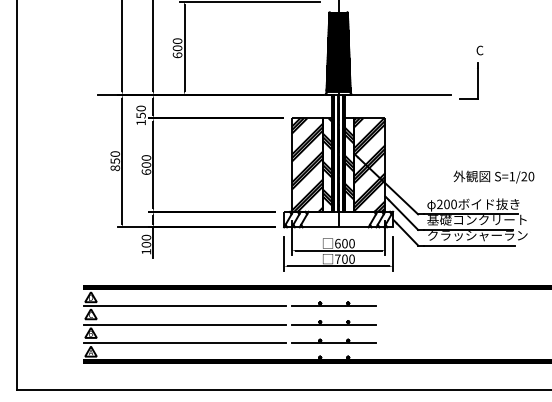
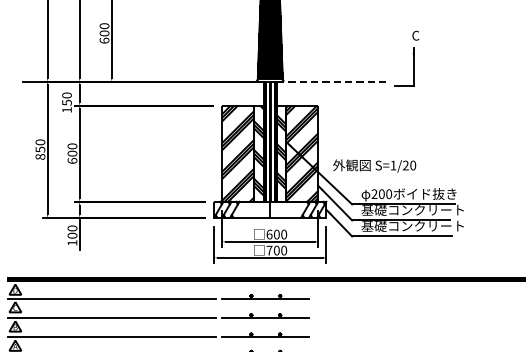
line: (398, 94) -> (331, 81), solid -> dashed
text: (493, 176) -> (374, 165), moved
text: (477, 235) -> (413, 226), クラッシャーラン -> 基礎コンクリート

